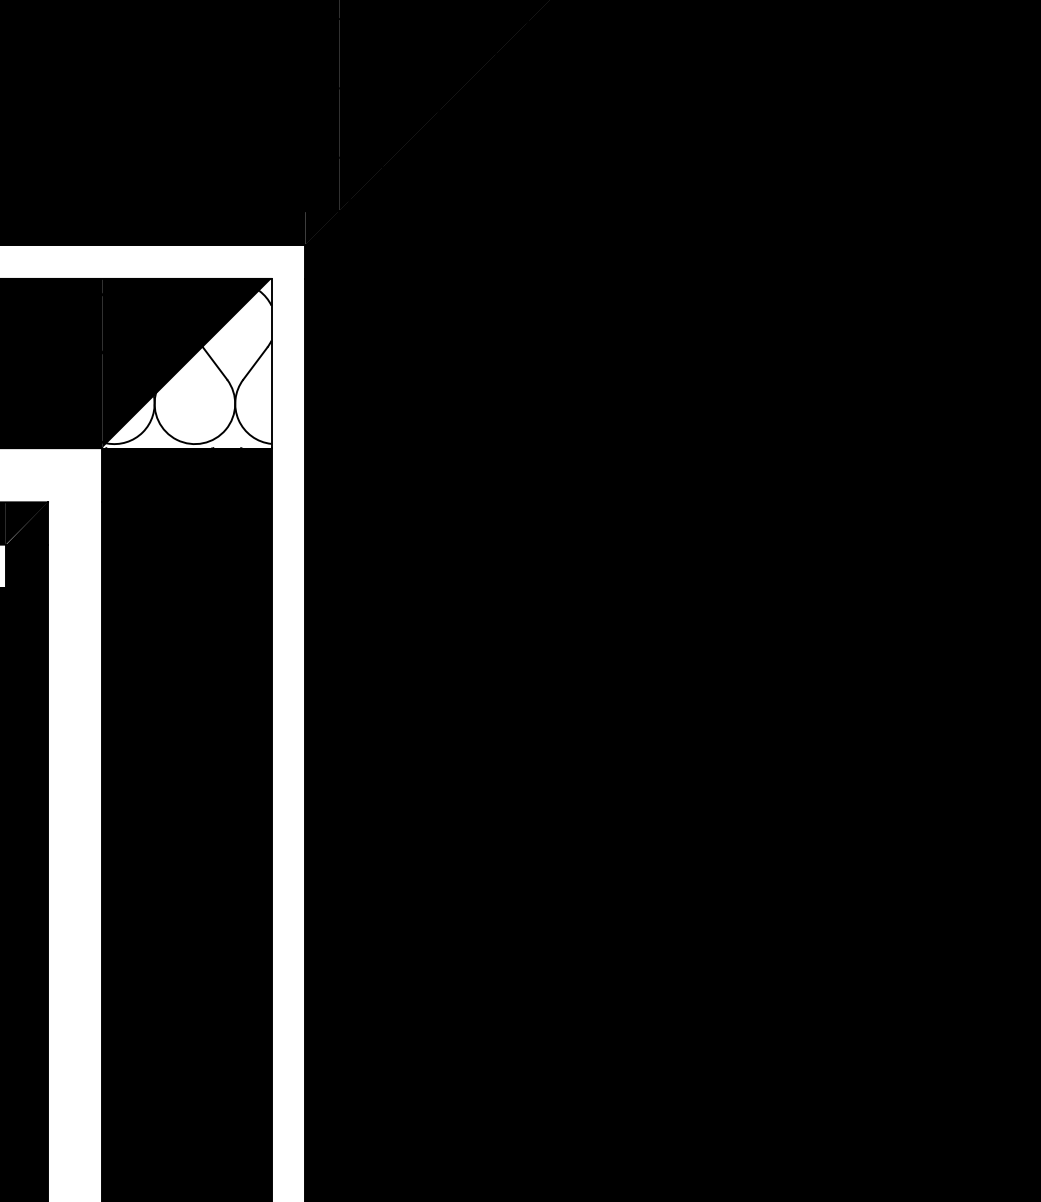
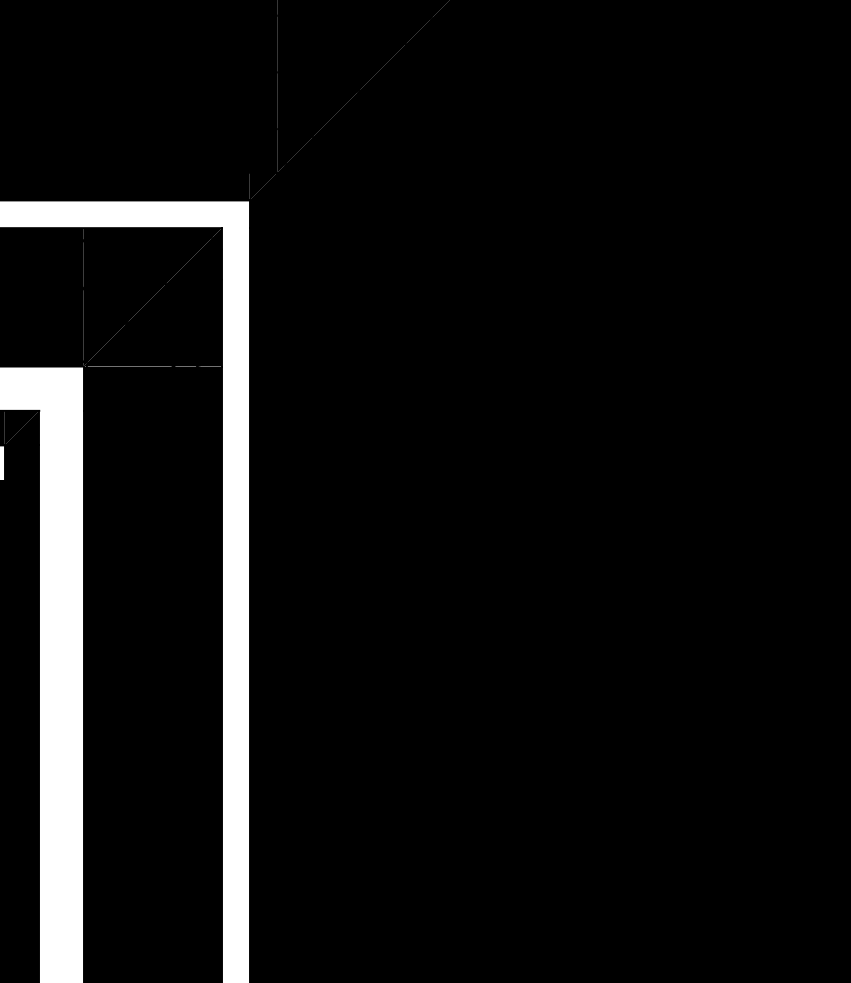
fill: (186, 363) -> (152, 297), added

